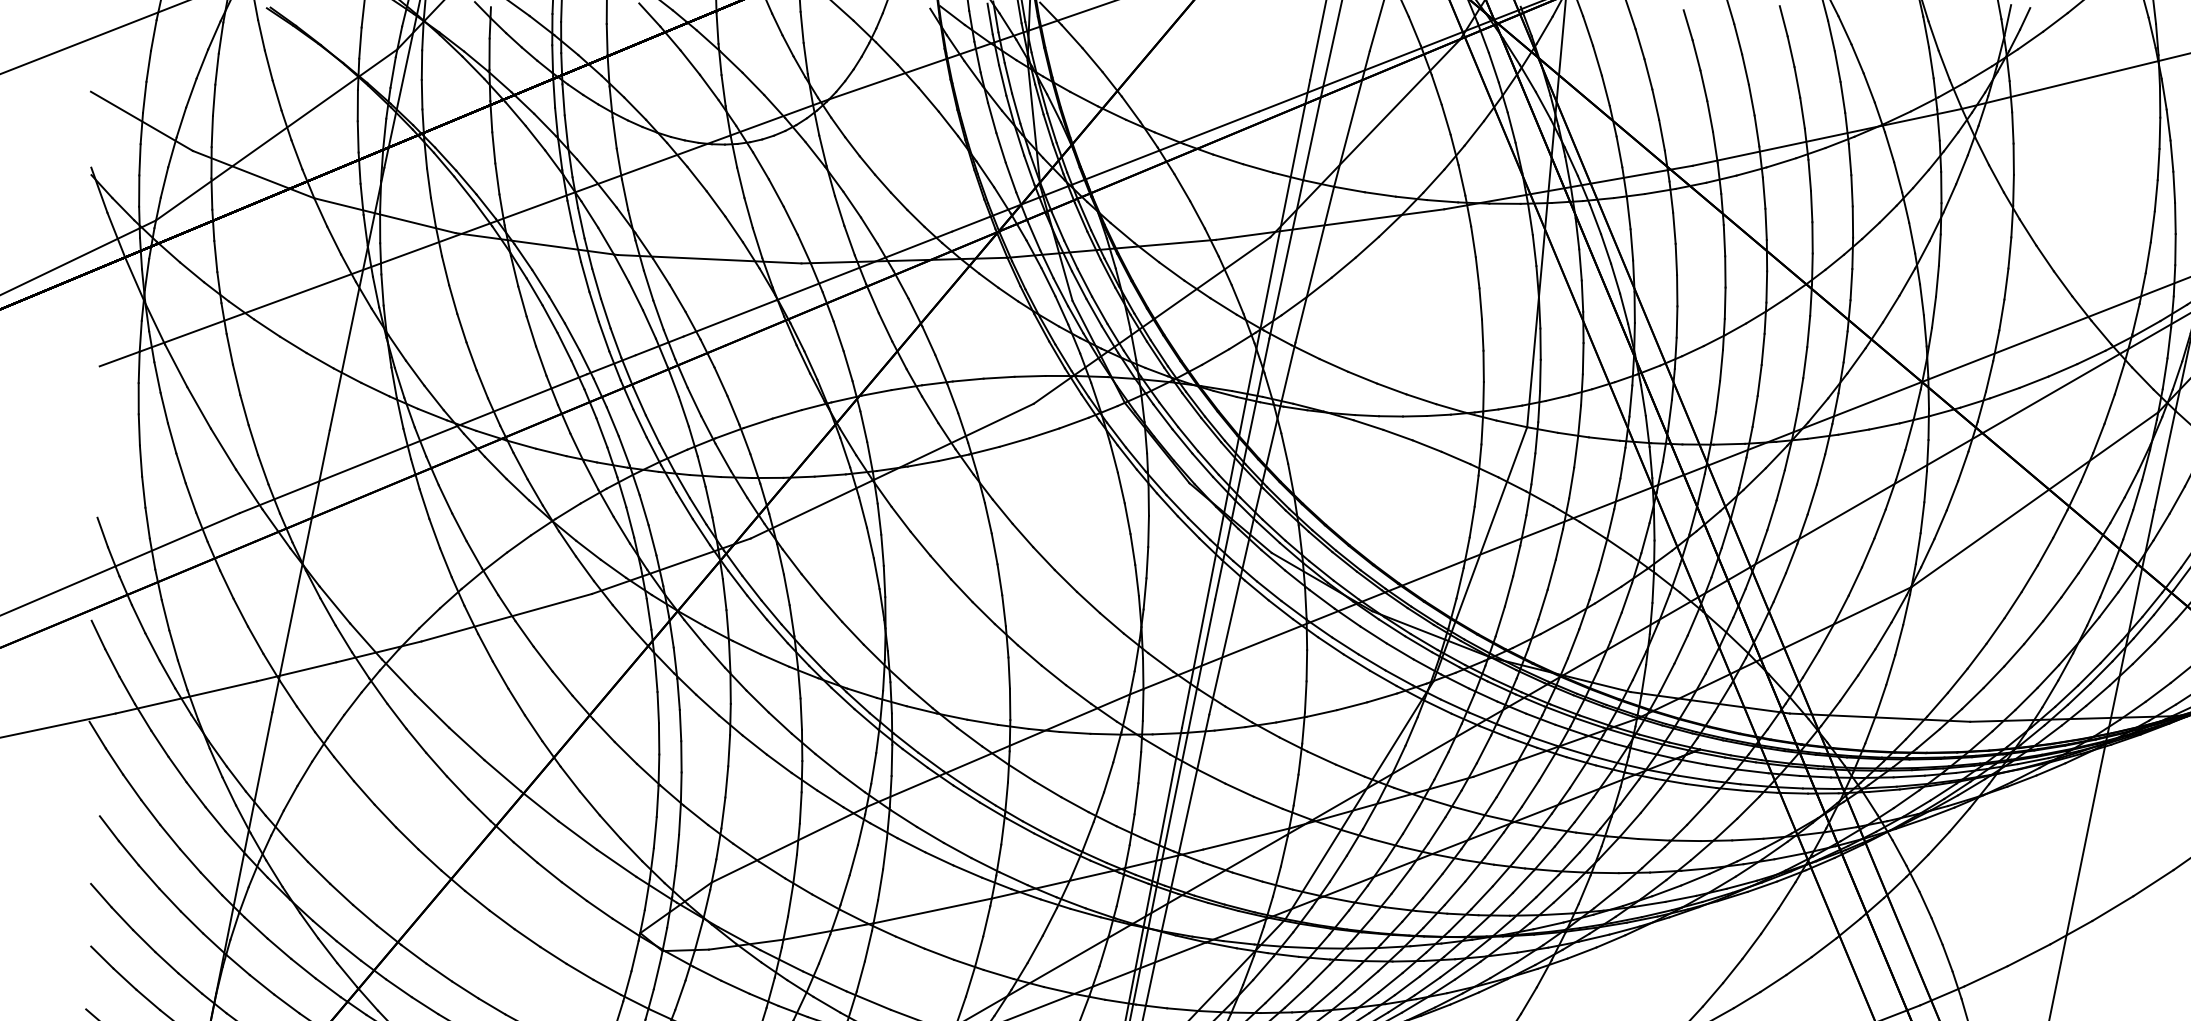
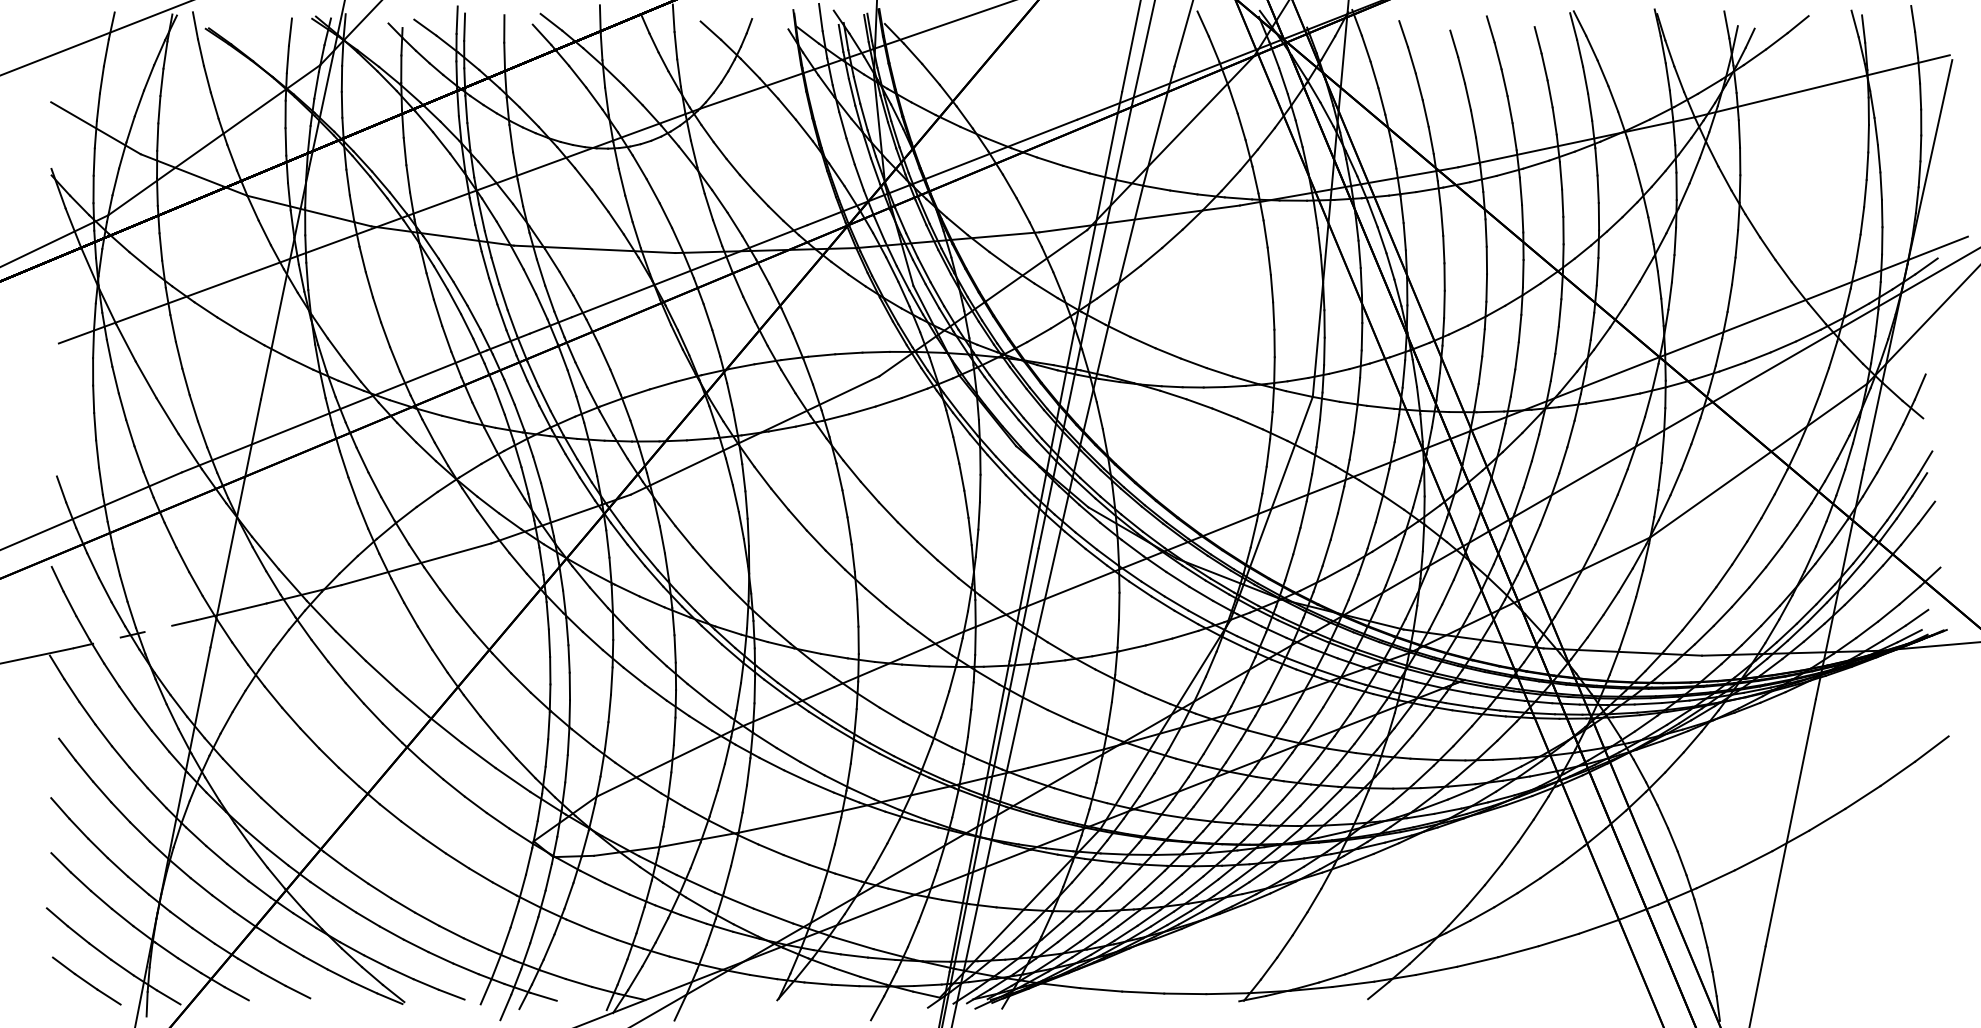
line: (185, 697) -> (134, 634), solid -> dashed

